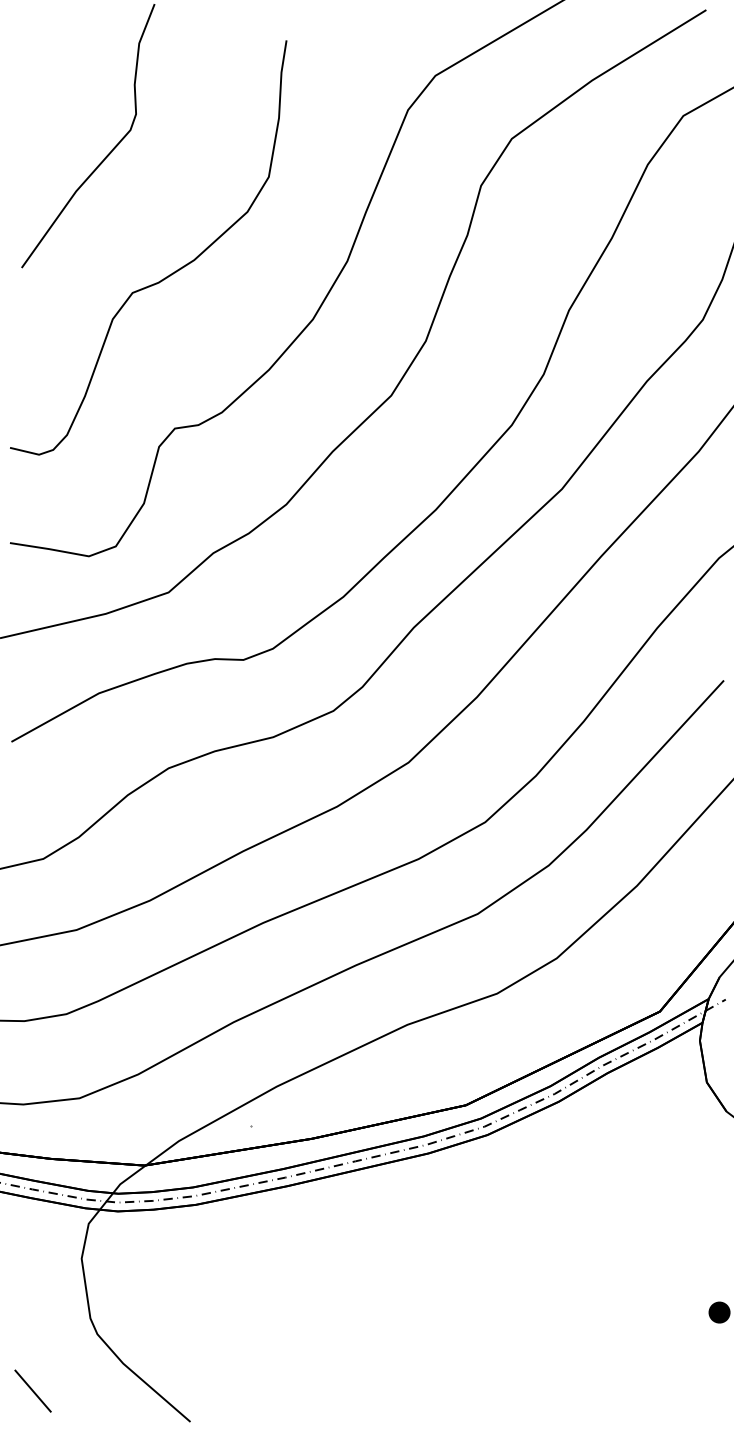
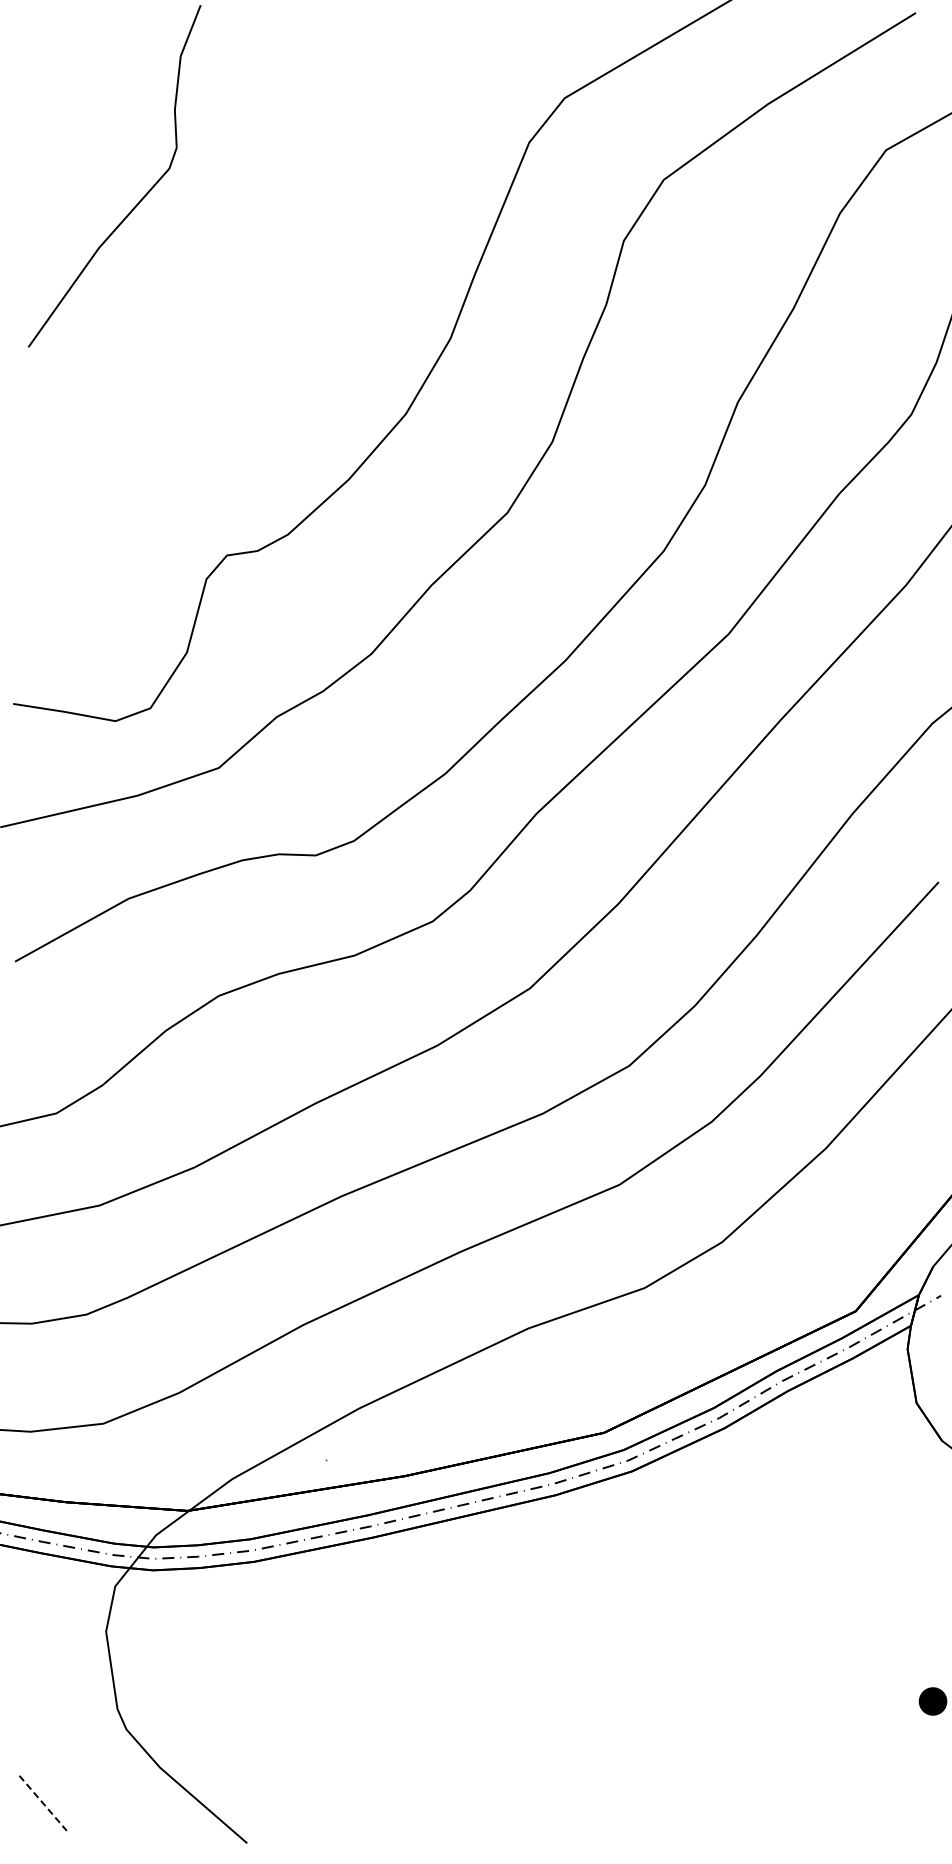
curve: (165, 277) -> (214, 359), removed
line: (33, 1391) -> (43, 1803), solid -> dashed

